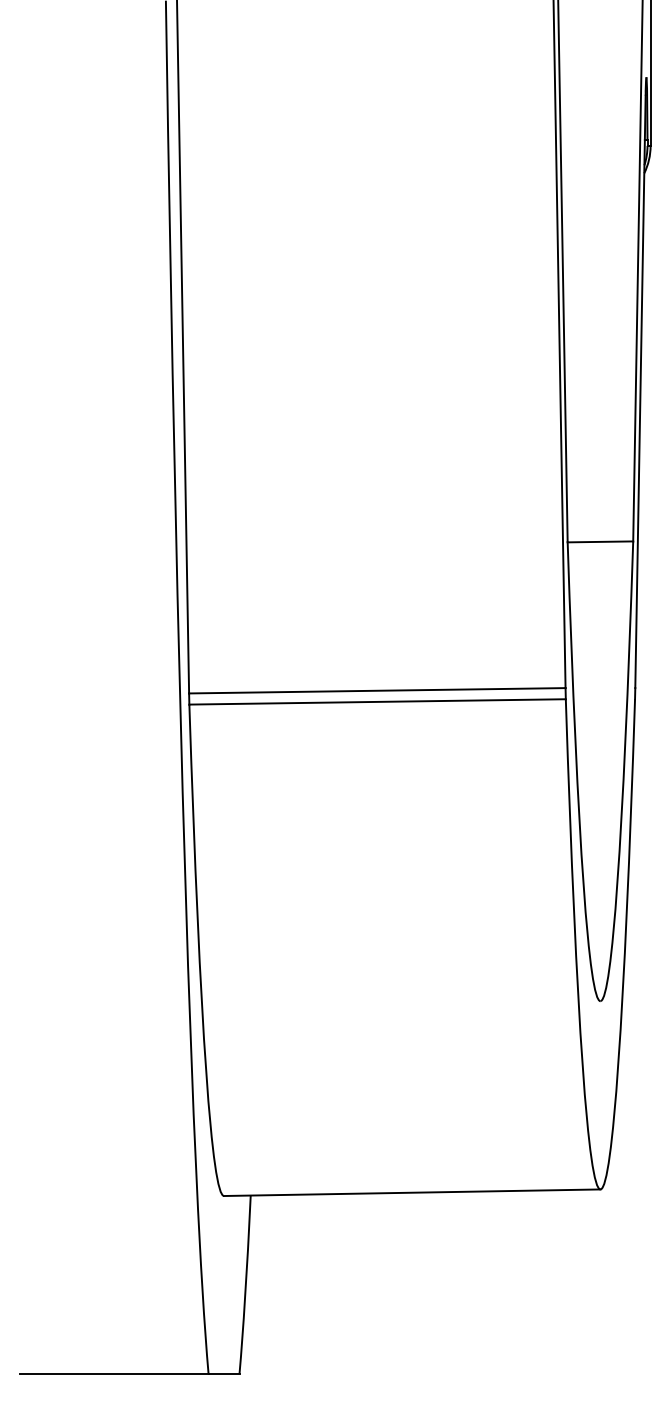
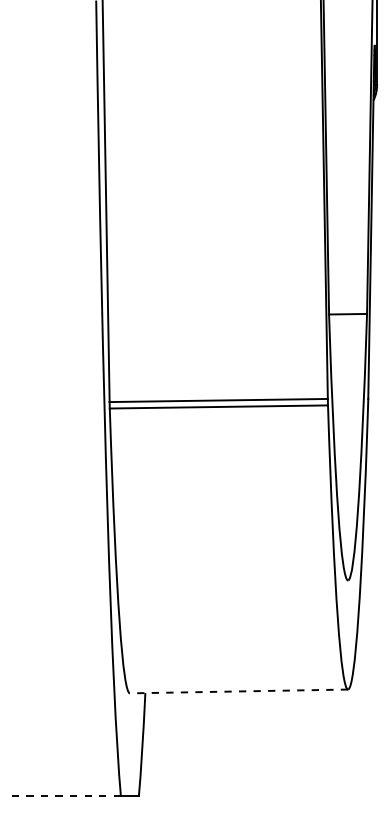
line: (411, 1192) -> (238, 691), solid -> dashed
line: (114, 1373) -> (66, 796), solid -> dashed

